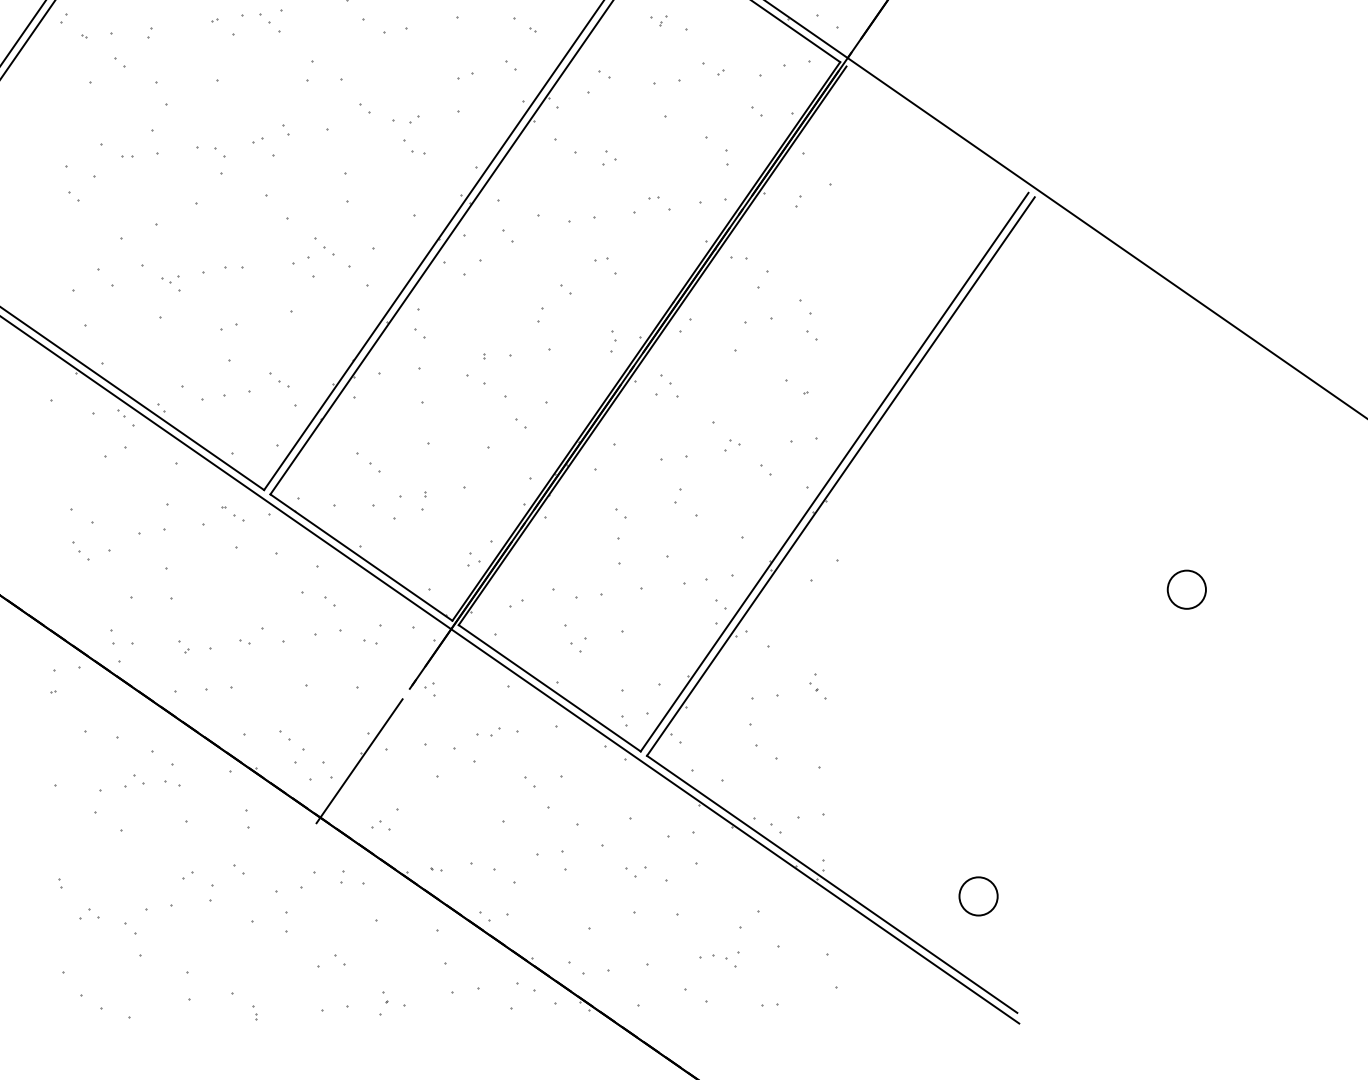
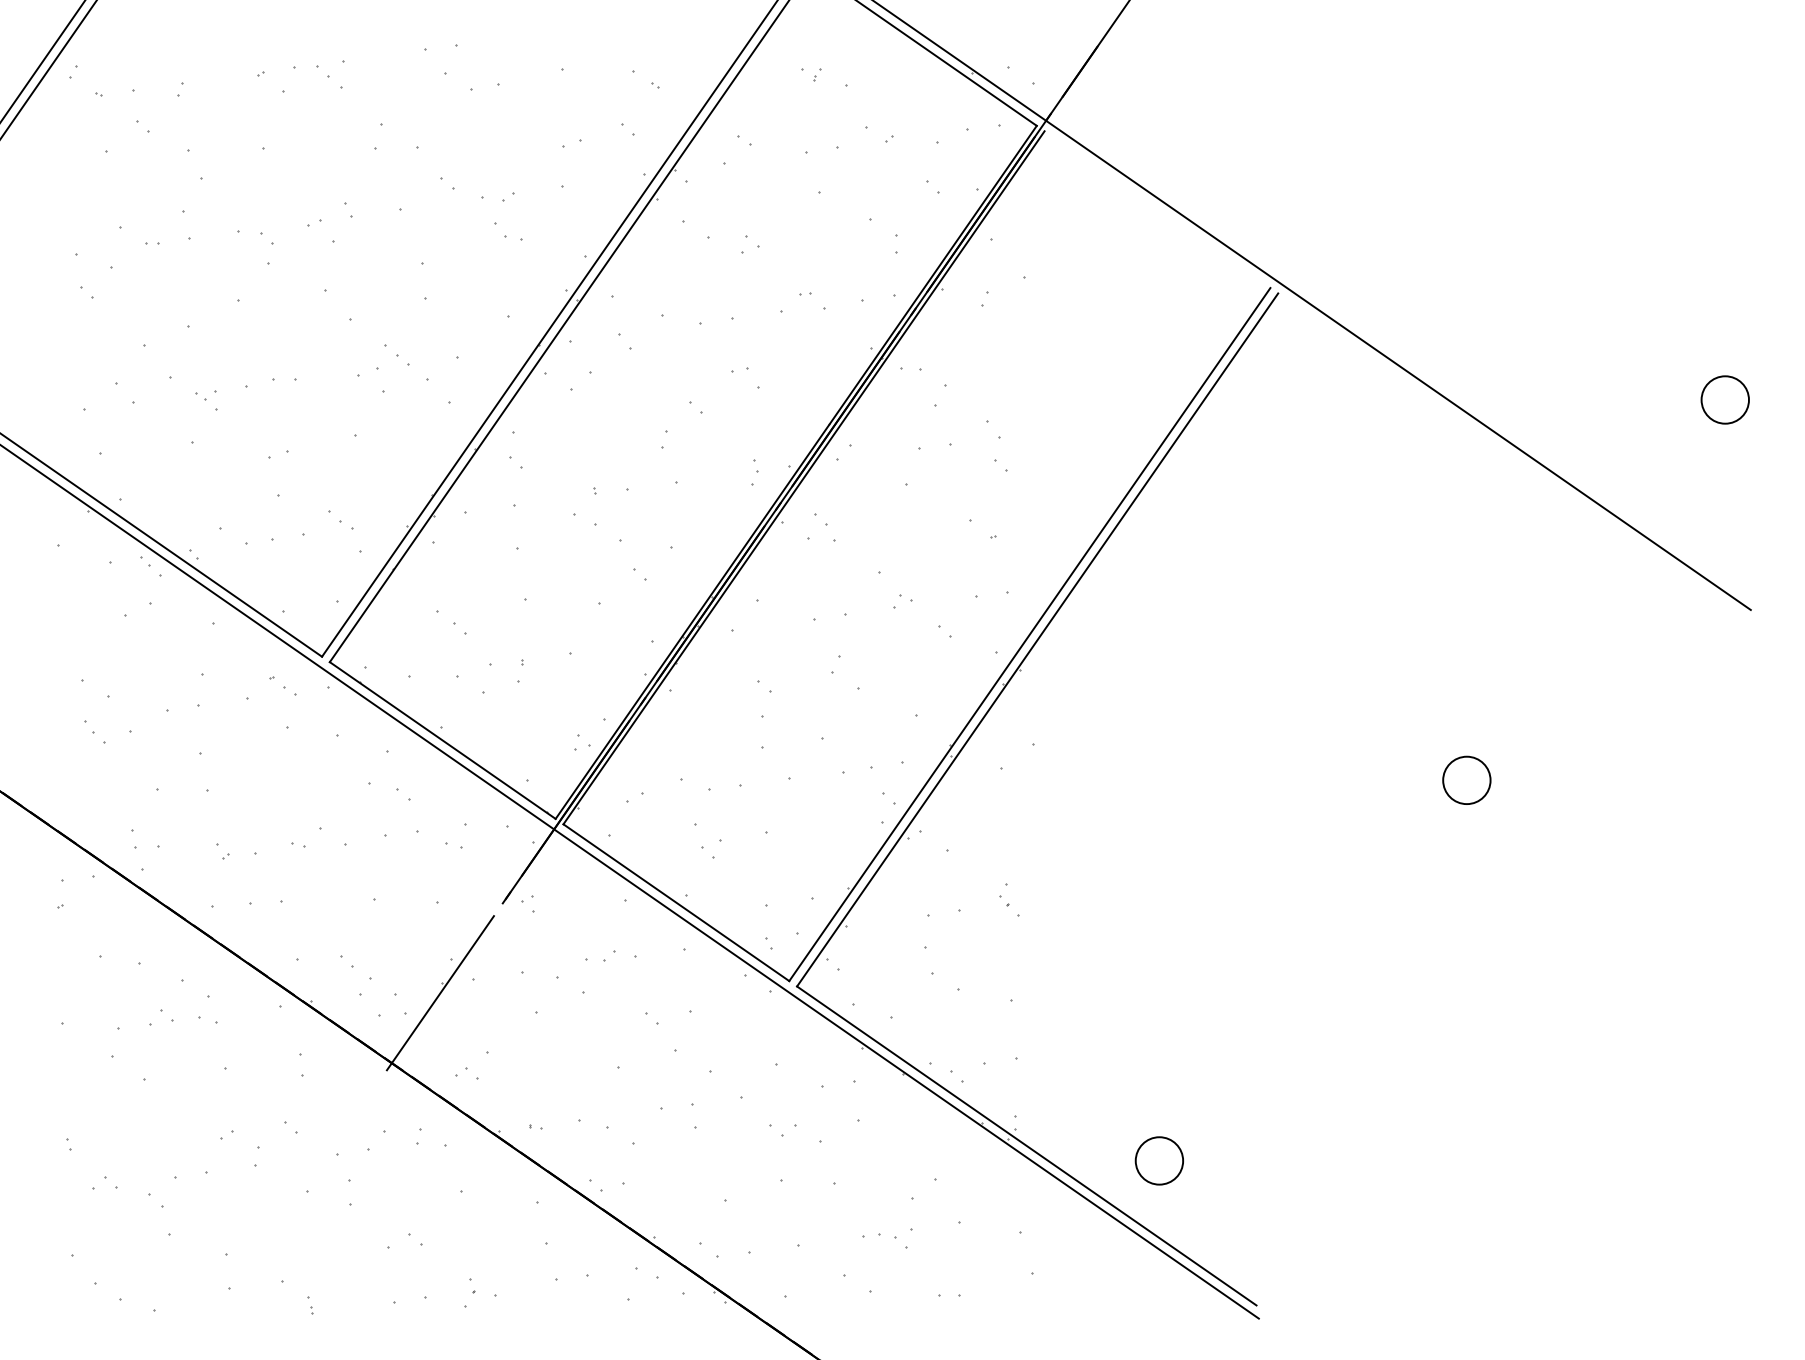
part: (977, 896) -> (1158, 1160), moved

